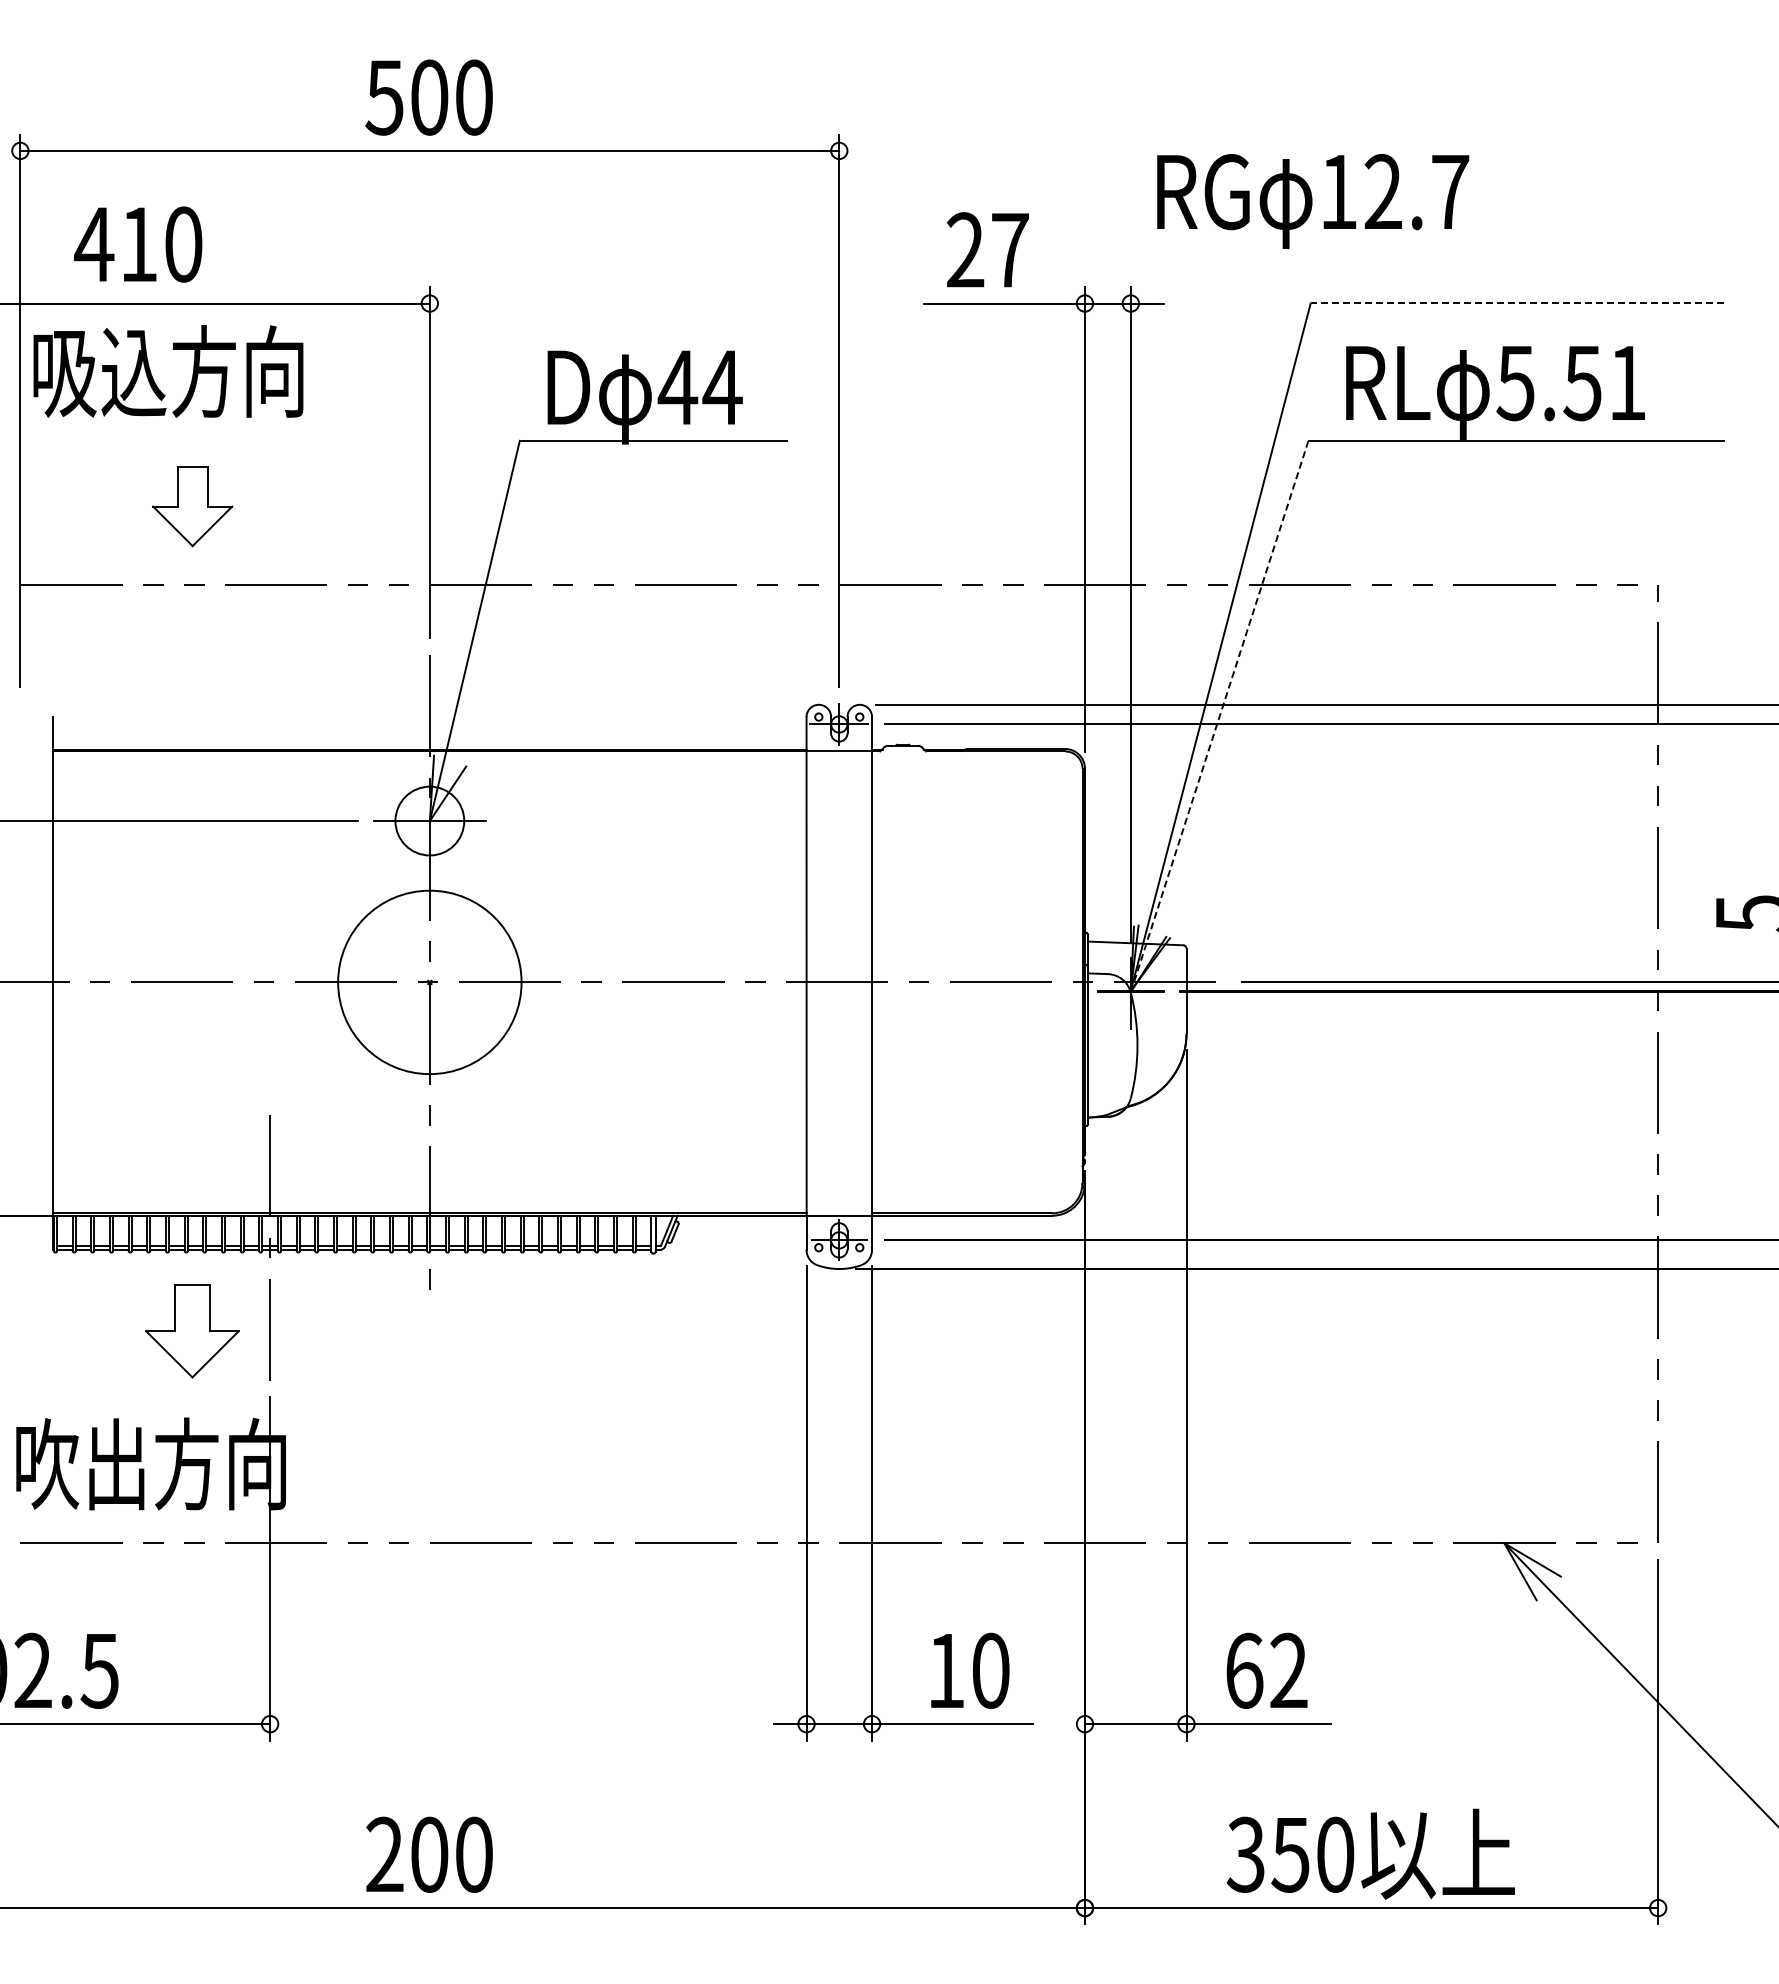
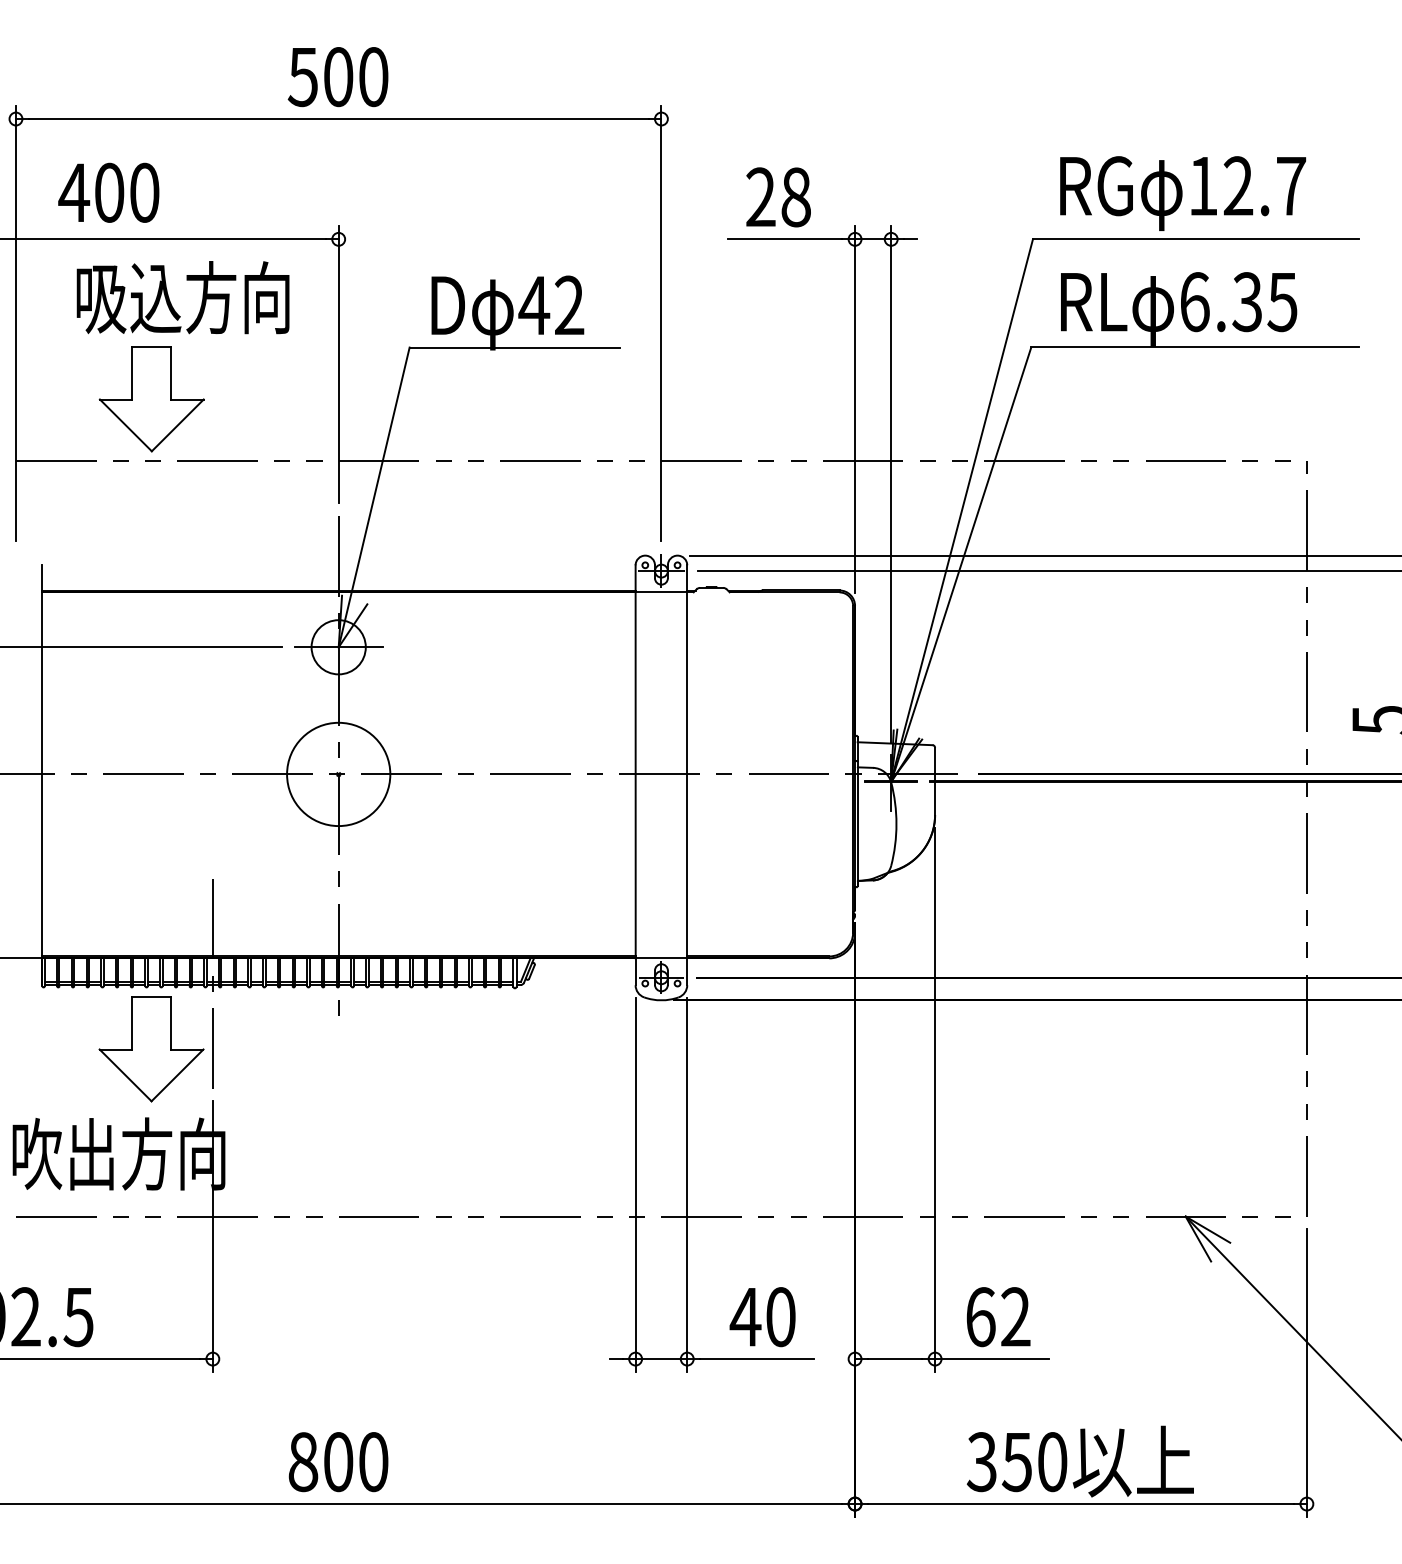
text: (1313, 201) -> (1183, 193), moved
text: (139, 244) -> (109, 192), 410 -> 400
text: (1010, 250) -> (796, 197), 27 -> 28
line: (1516, 303) -> (1195, 239), dashed -> solid
text: (168, 371) -> (183, 297), moved
text: (1570, 383) -> (1237, 302), 5.51 -> 6.35
text: (722, 386) -> (569, 304), 44 -> 42
part: (192, 506) -> (151, 399), size x1.67
line: (1219, 716) -> (961, 564), dashed -> solid
circle: (429, 981) -> (338, 773), size x0.71
part: (192, 1331) -> (151, 1049), size x1.43
text: (945, 1670) -> (745, 1316), 10 -> 40
text: (384, 1854) -> (302, 1461), 200 -> 800

